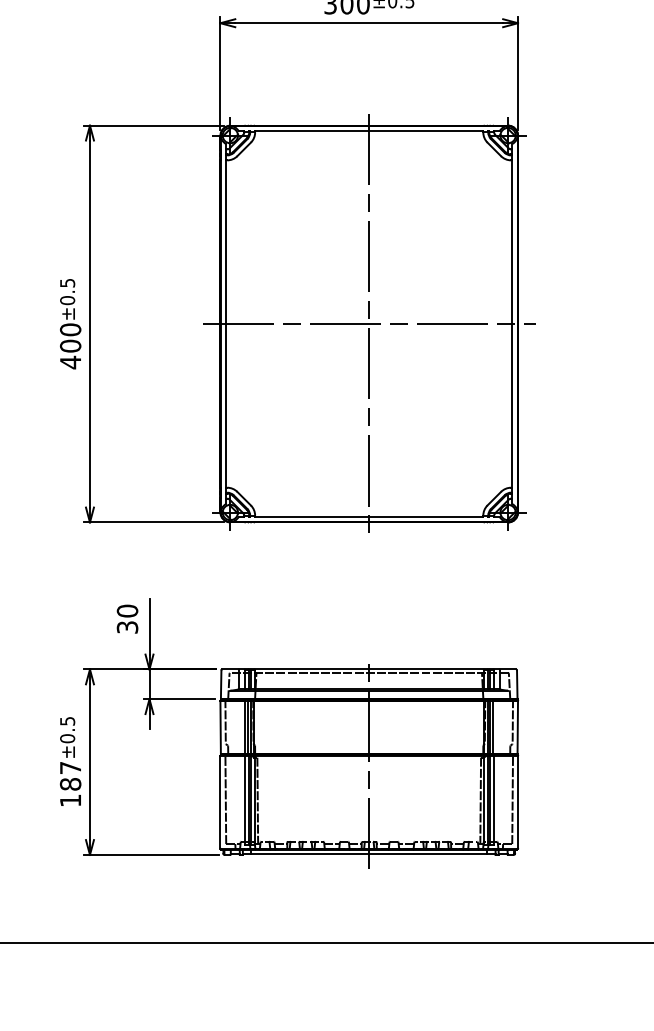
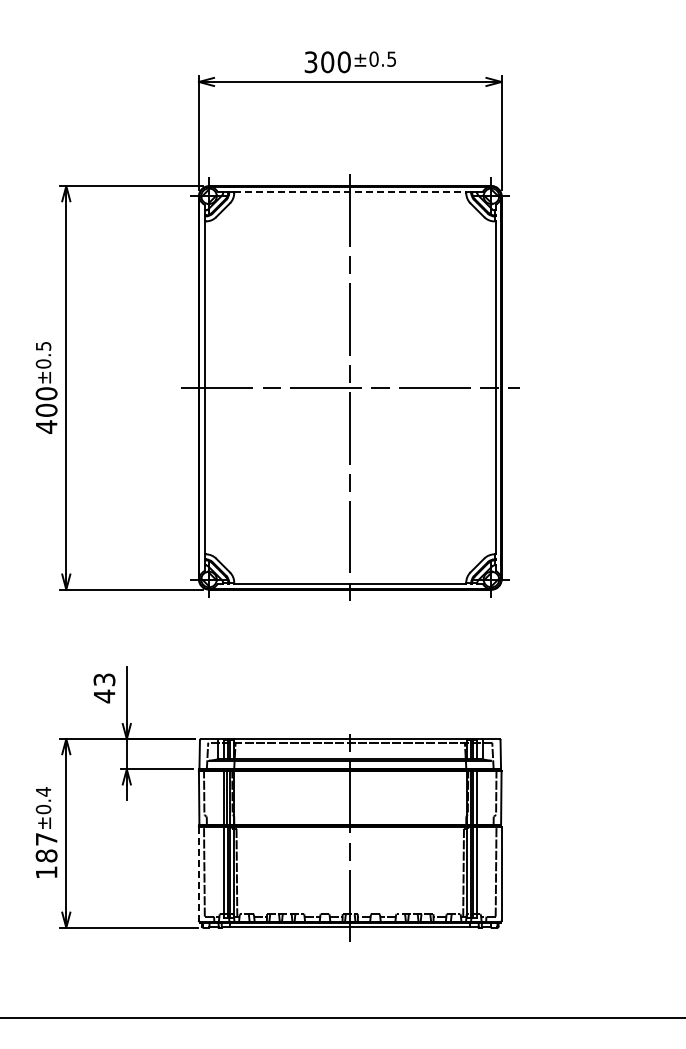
line: (369, 131) -> (350, 192), solid -> dashed
text: (127, 619) -> (104, 688), 30 -> 43
text: (67, 720) -> (43, 791), ±0.5 -> ±0.4
line: (219, 802) -> (198, 874), solid -> dashed

